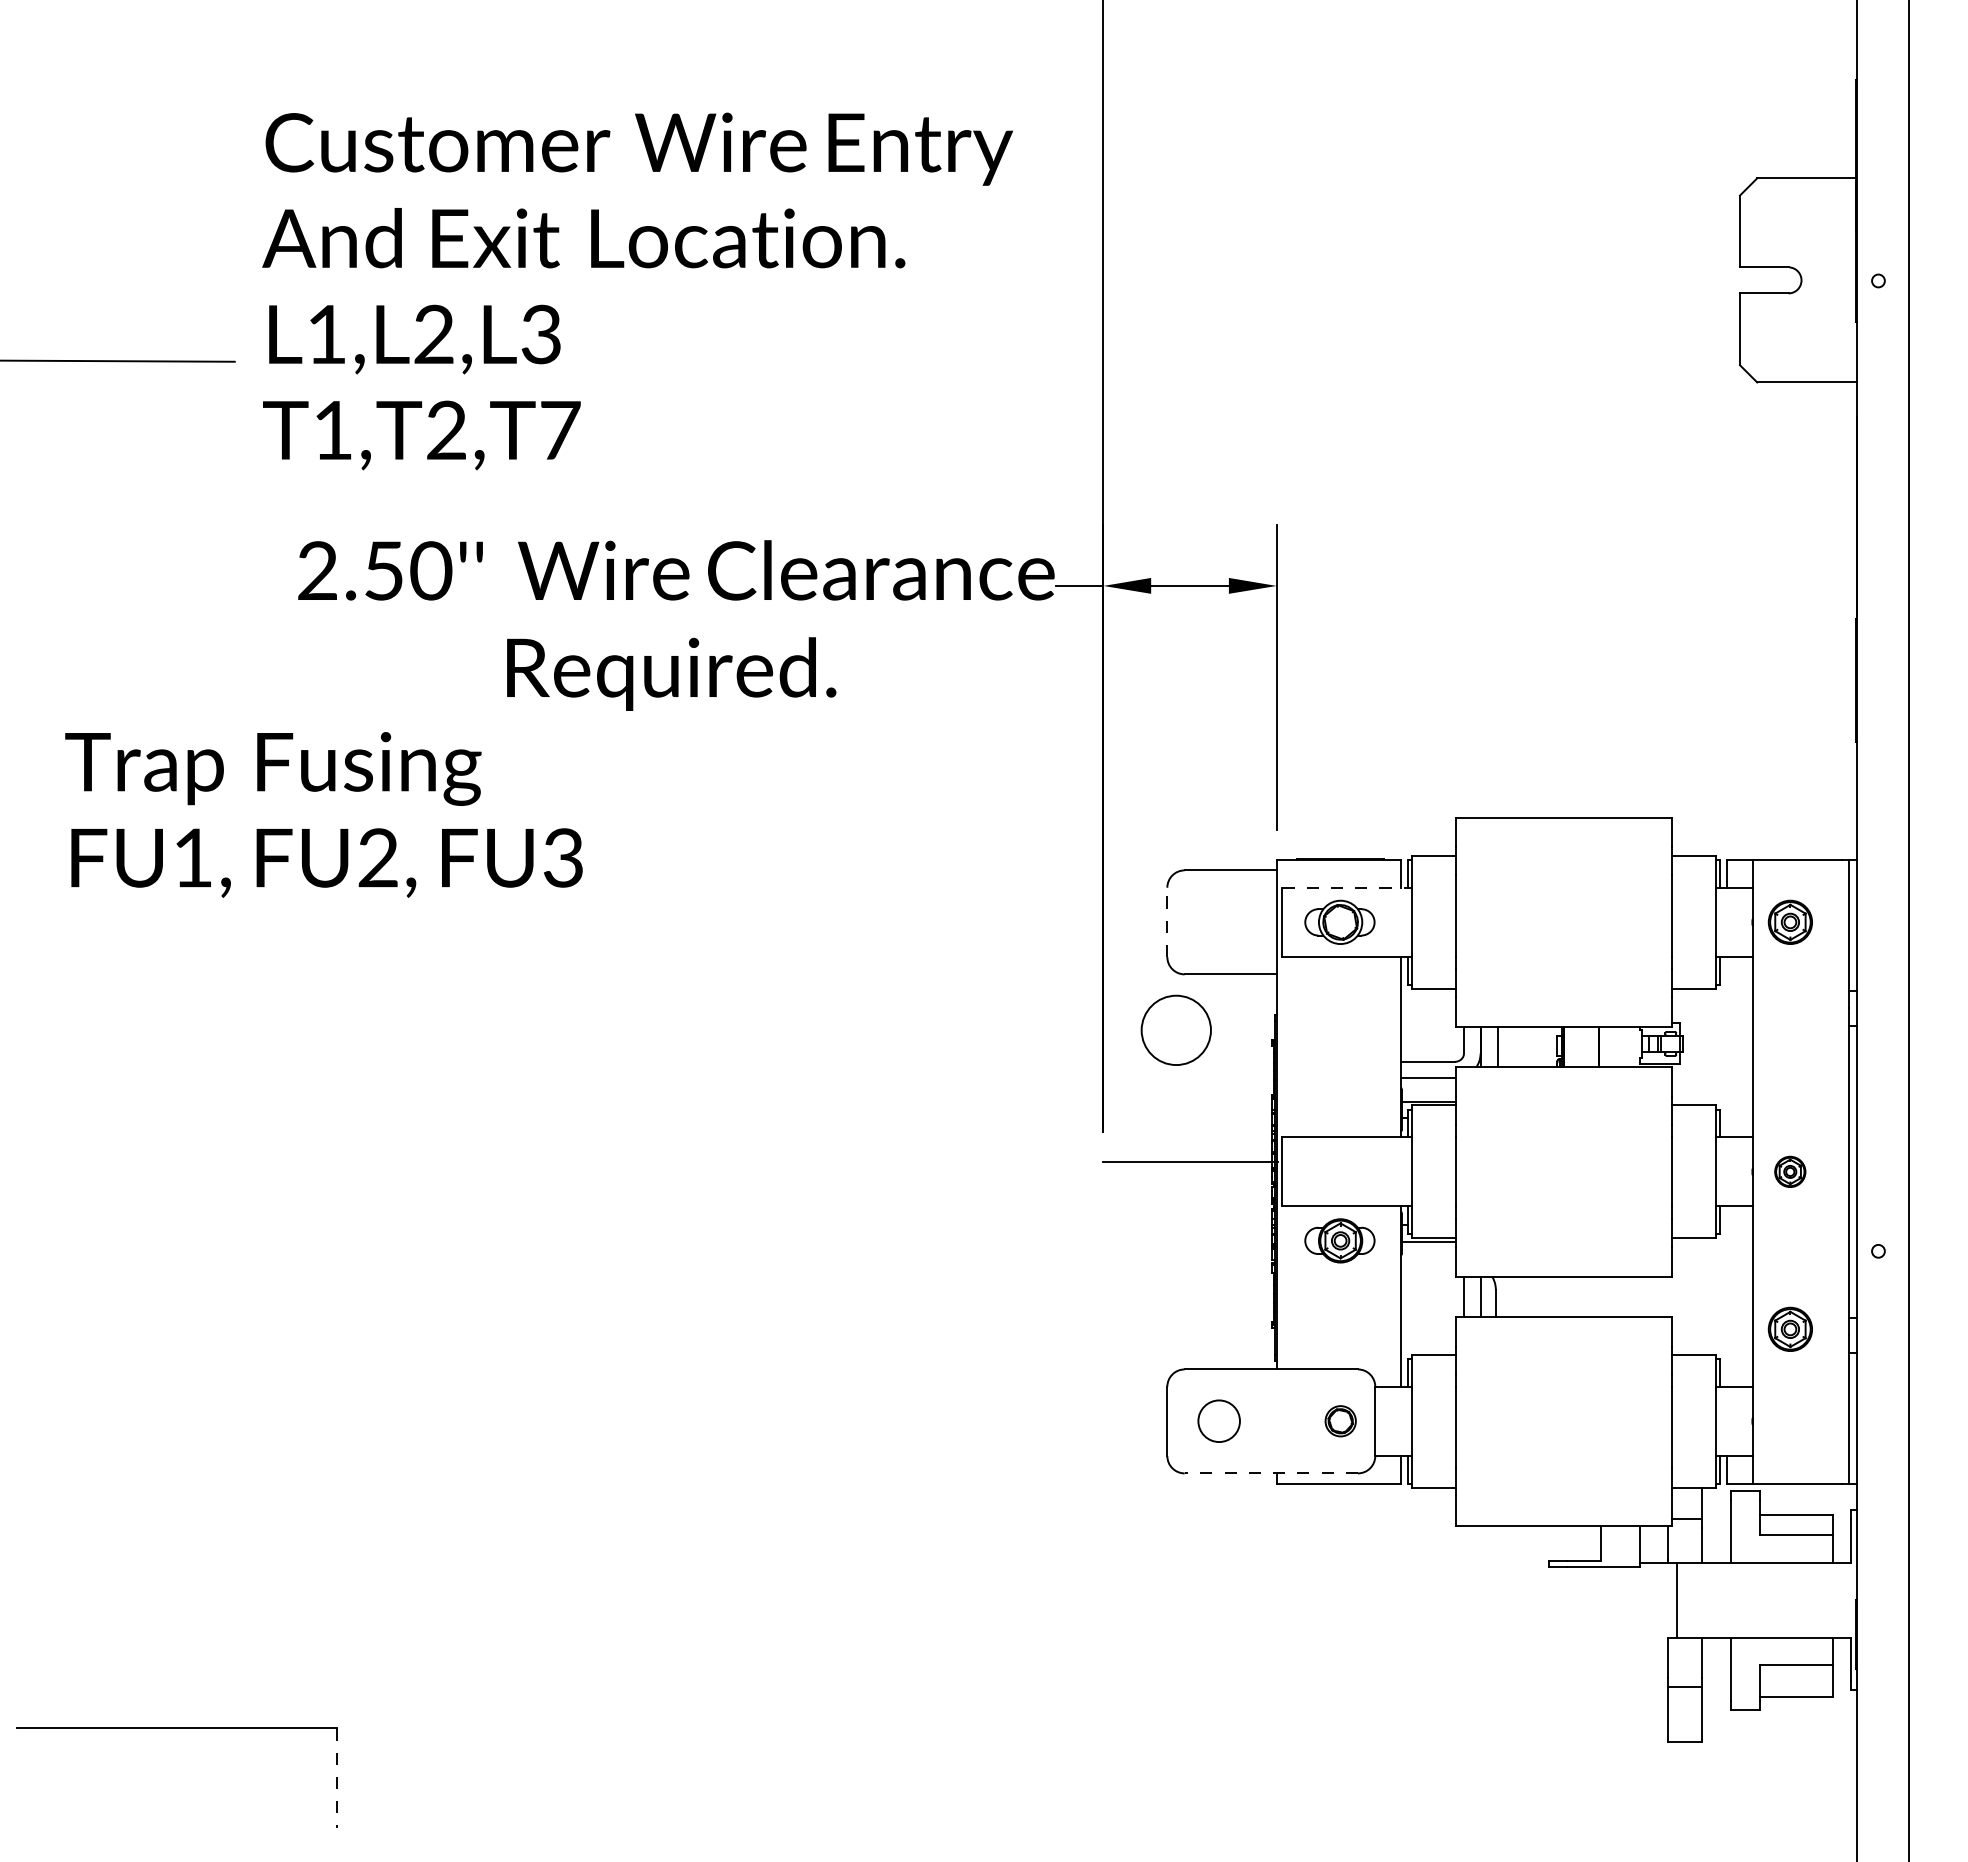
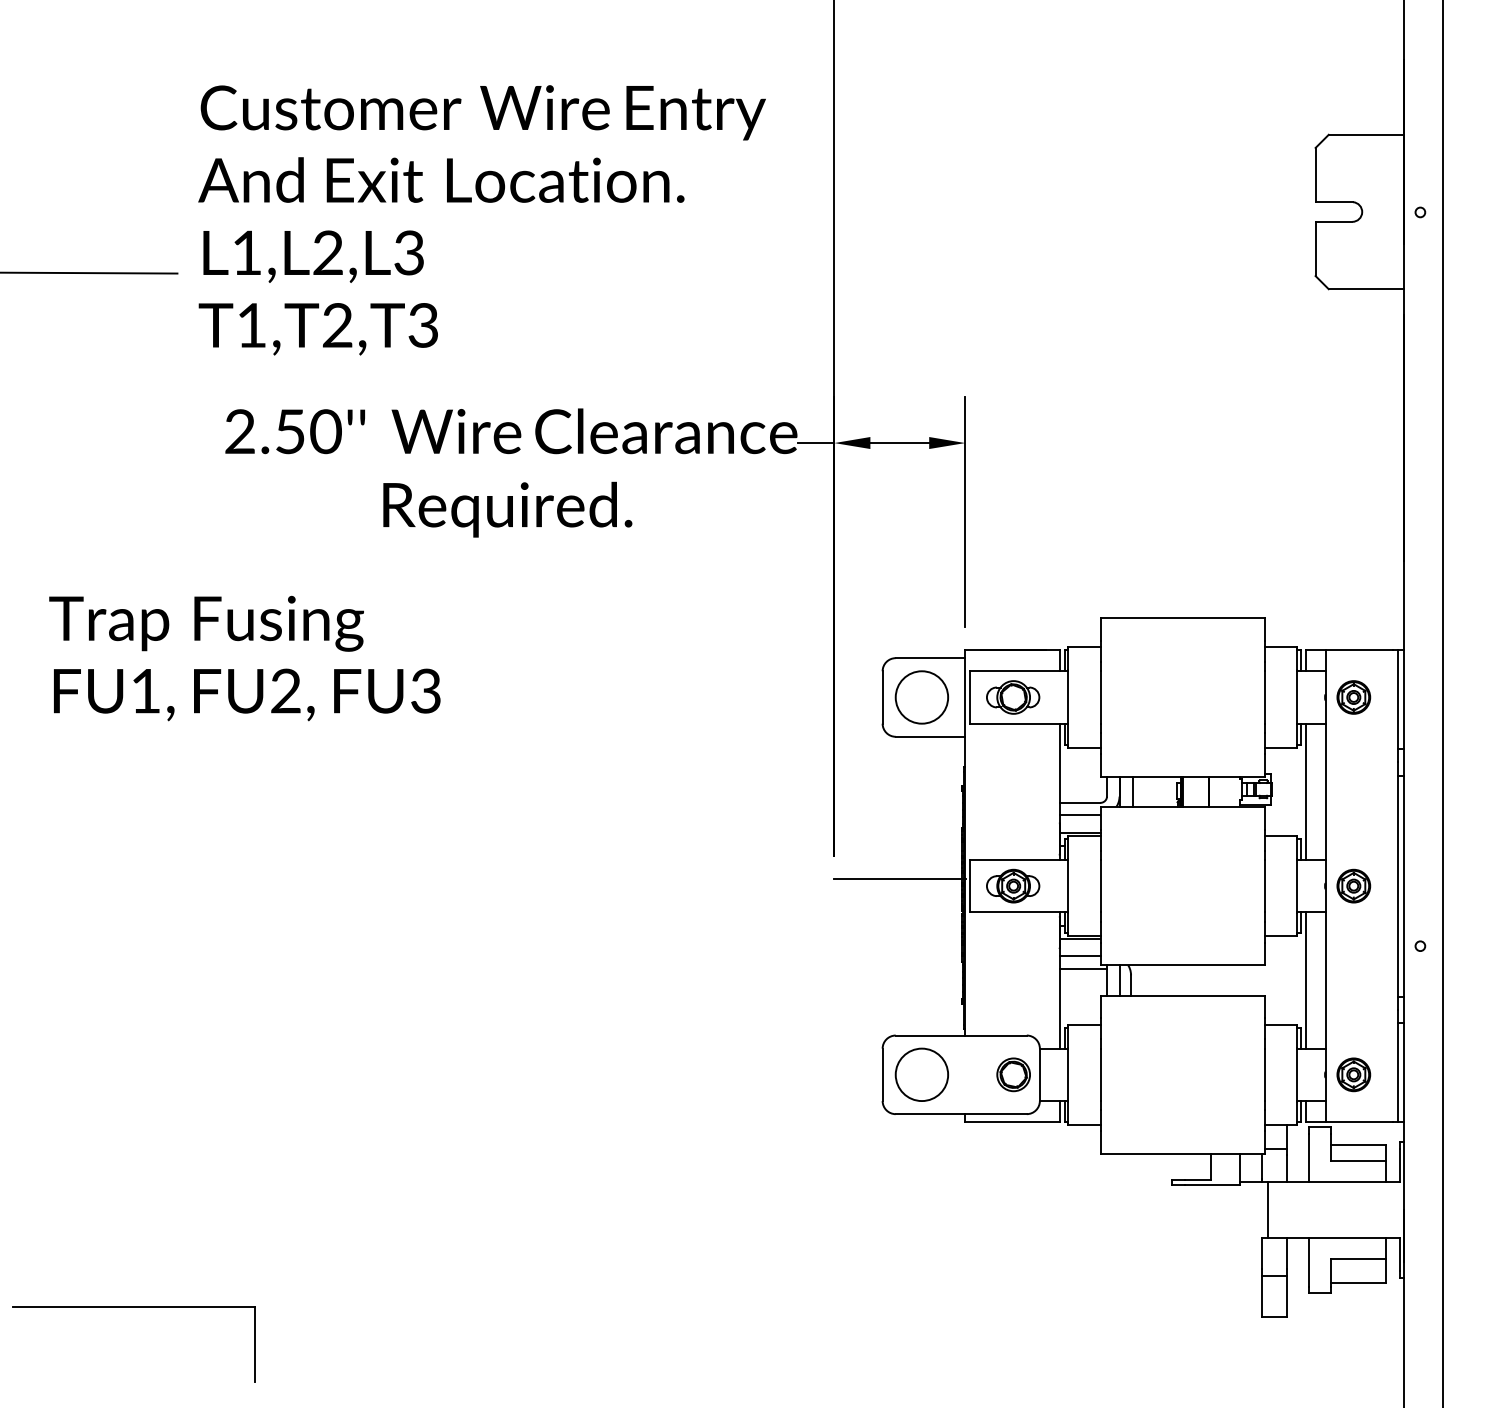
text: (560, 430) -> (423, 325), T1,T2,T7 -> T1,T2,T3
text: (323, 814) -> (244, 658), moved
line: (1347, 887) -> (1018, 671), dashed -> solid
line: (1167, 922) -> (882, 697), dashed -> solid
circle: (1175, 1029) -> (921, 696), moved
line: (1726, 1046) -> (1305, 791), added
part: (1789, 1171) -> (1353, 885), size x1.43
part: (1339, 1240) -> (1012, 885), moved
line: (1428, 1264) -> (1080, 956), added
line: (1432, 1281) -> (1083, 969), added
line: (1726, 1296) -> (1305, 980), added
part: (1789, 1328) -> (1353, 1074), moved
circle: (1218, 1420) -> (921, 1074), size x1.67
part: (1340, 1420) -> (1013, 1074), size x1.43
line: (1271, 1473) -> (961, 1114), dashed -> solid
line: (336, 1778) -> (254, 1344), dashed -> solid

